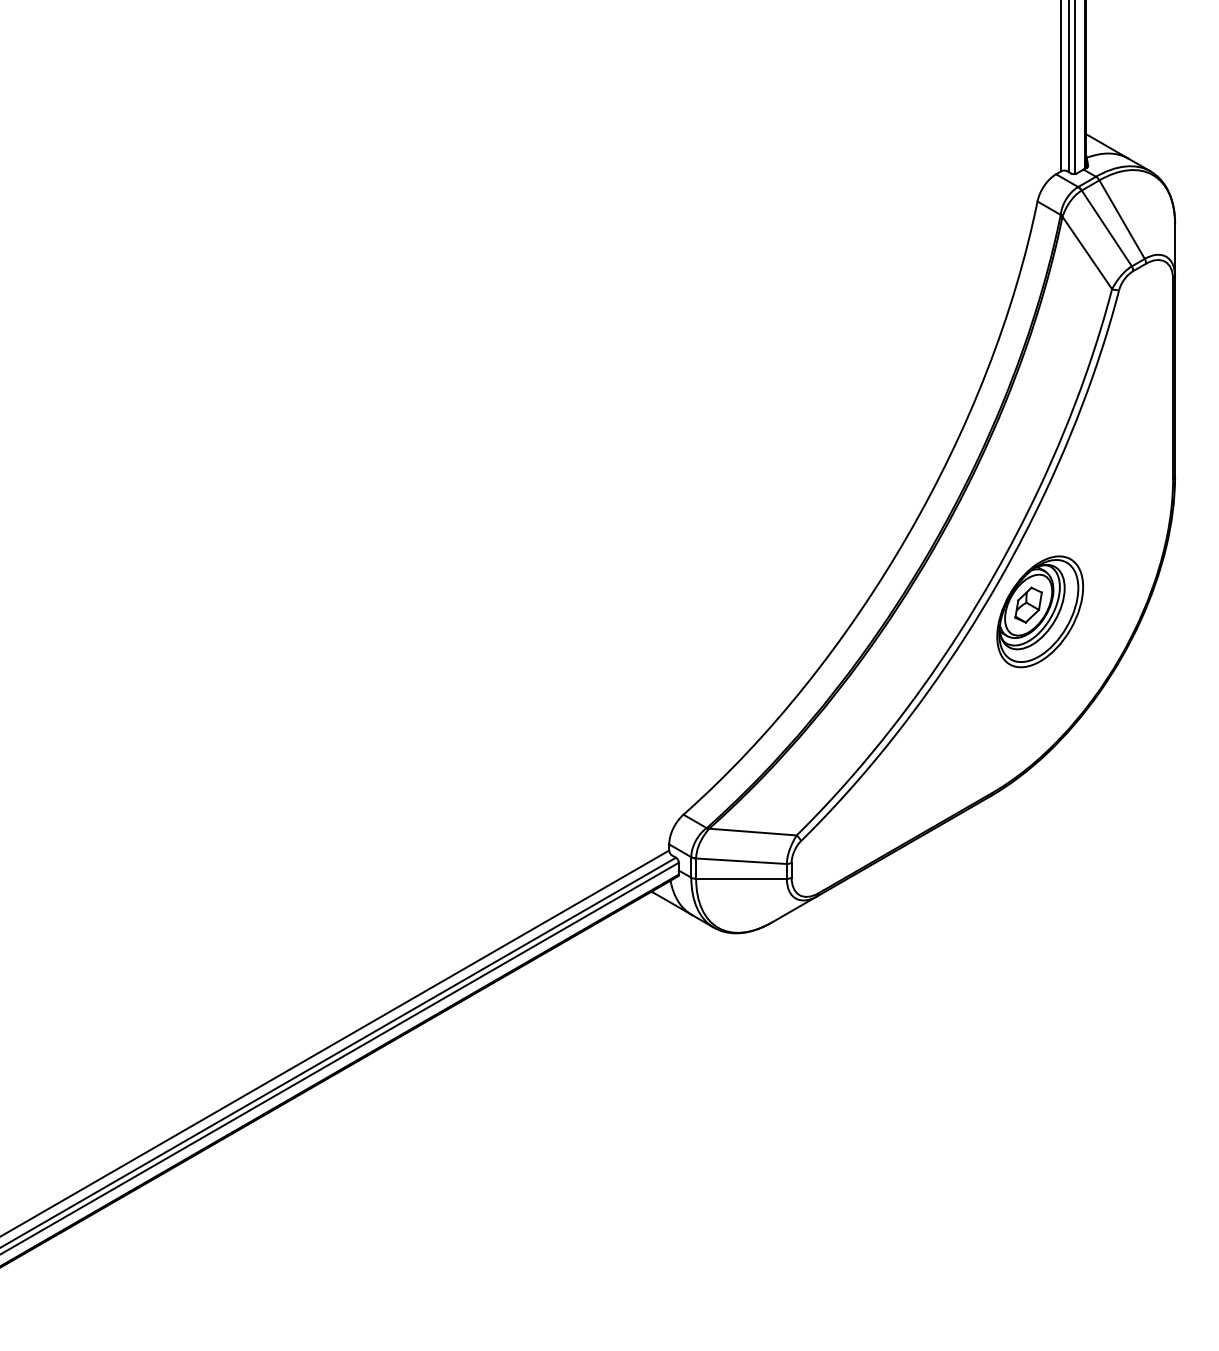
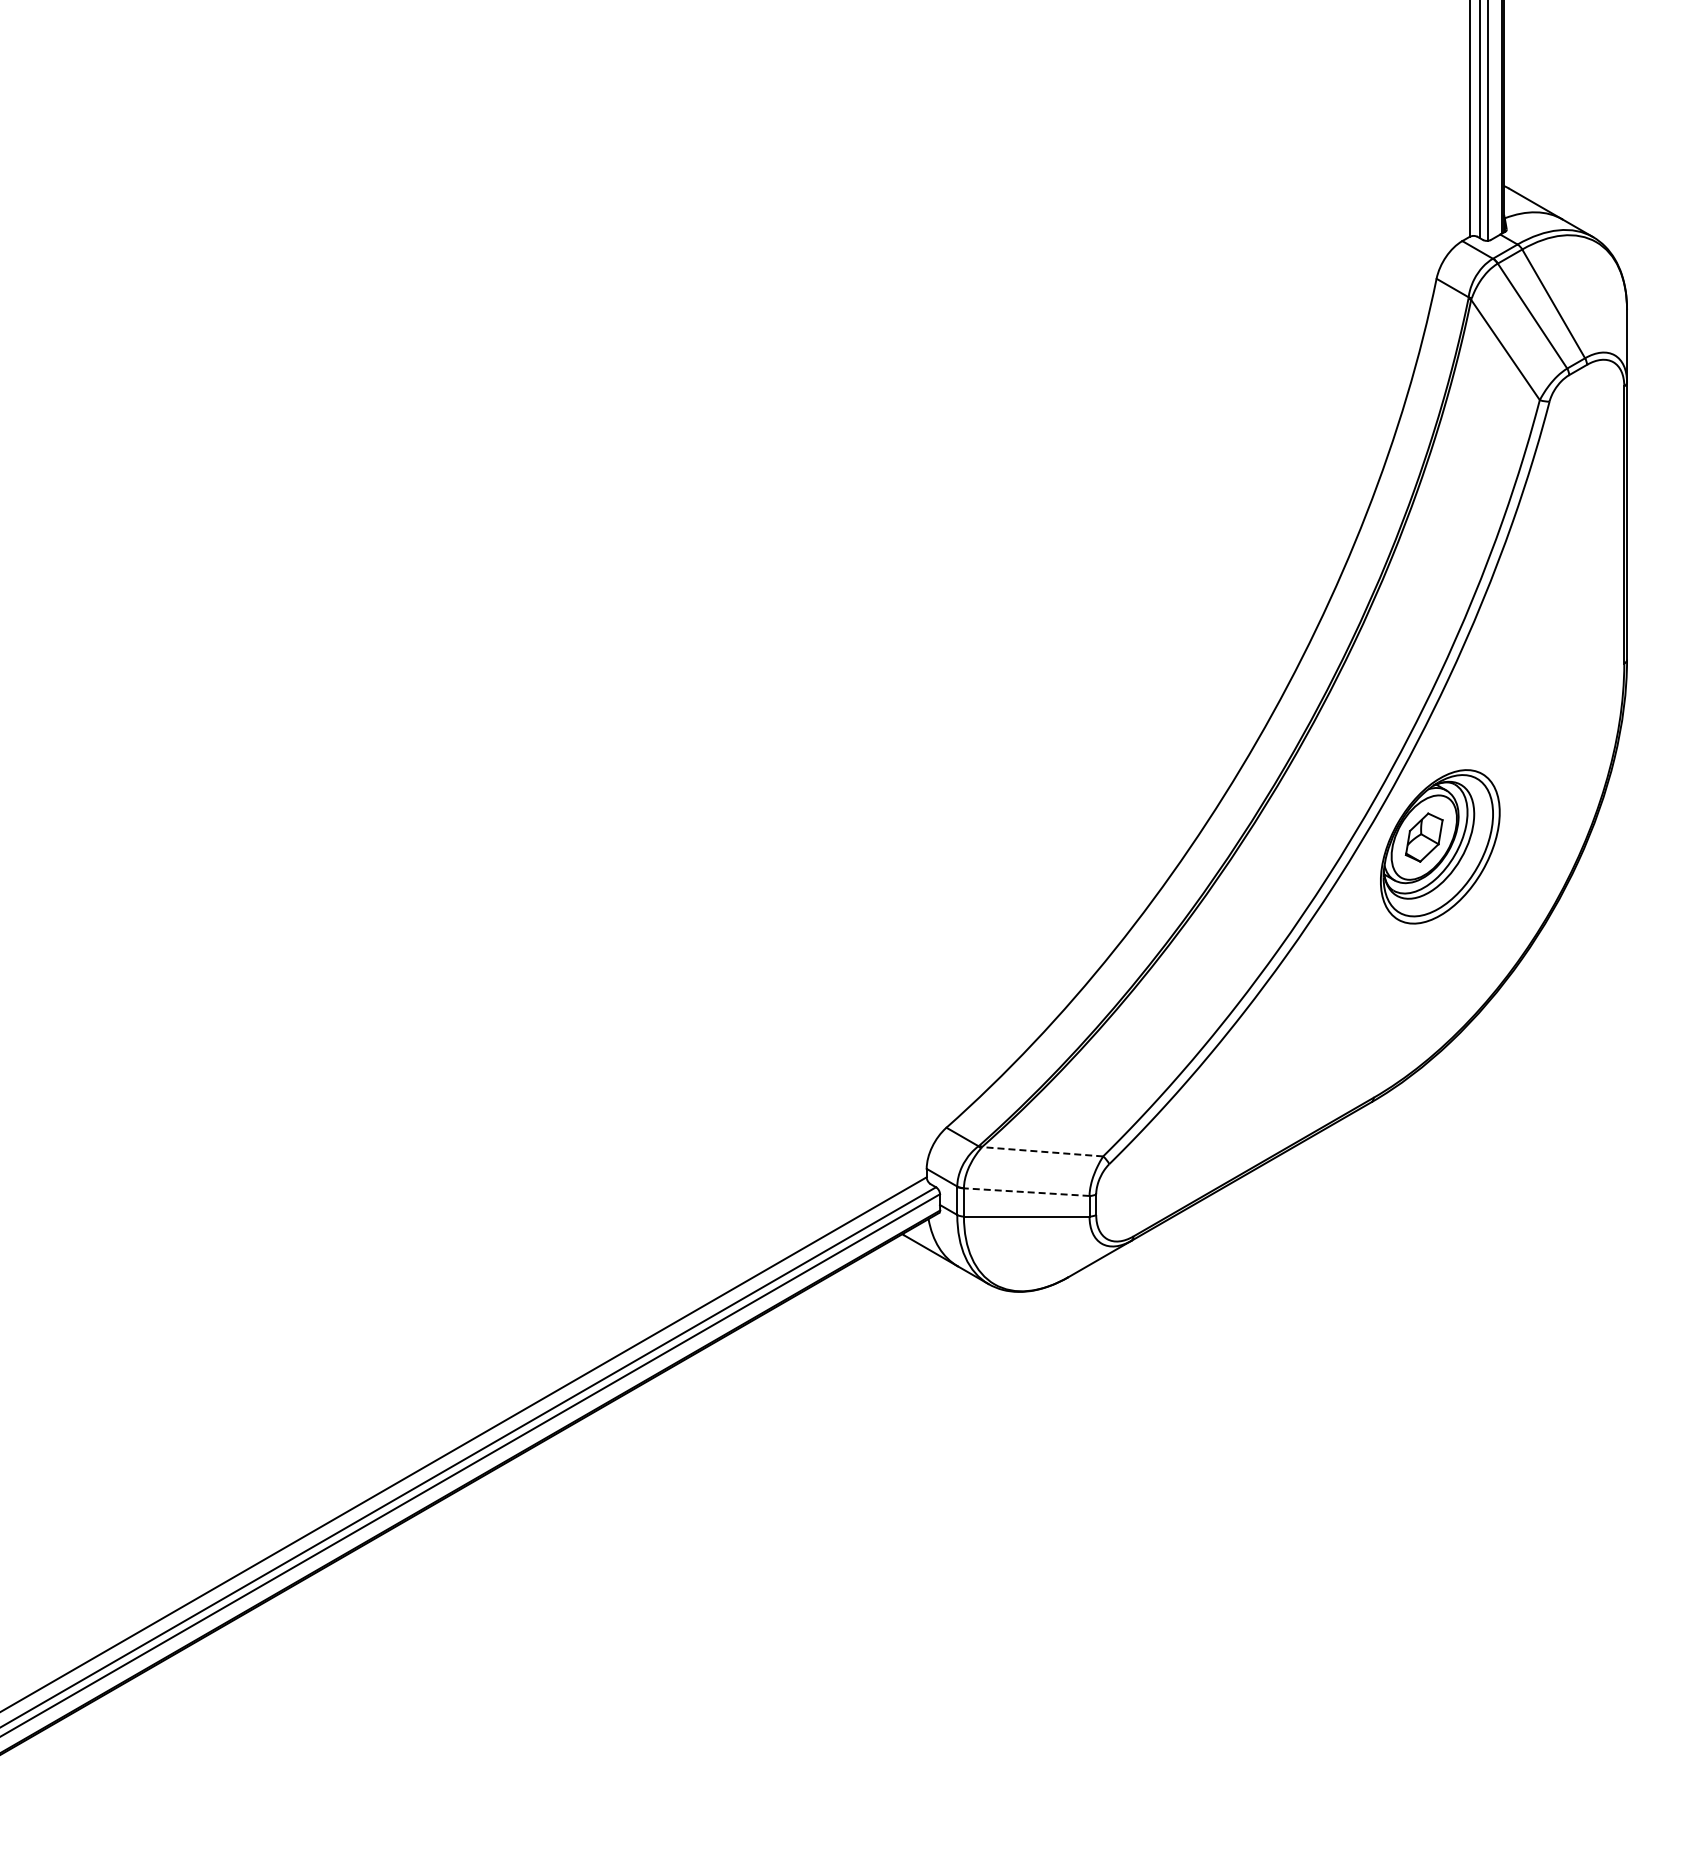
line: (752, 831) -> (1042, 1151), solid -> dashed
line: (741, 861) -> (1026, 1192), solid -> dashed

